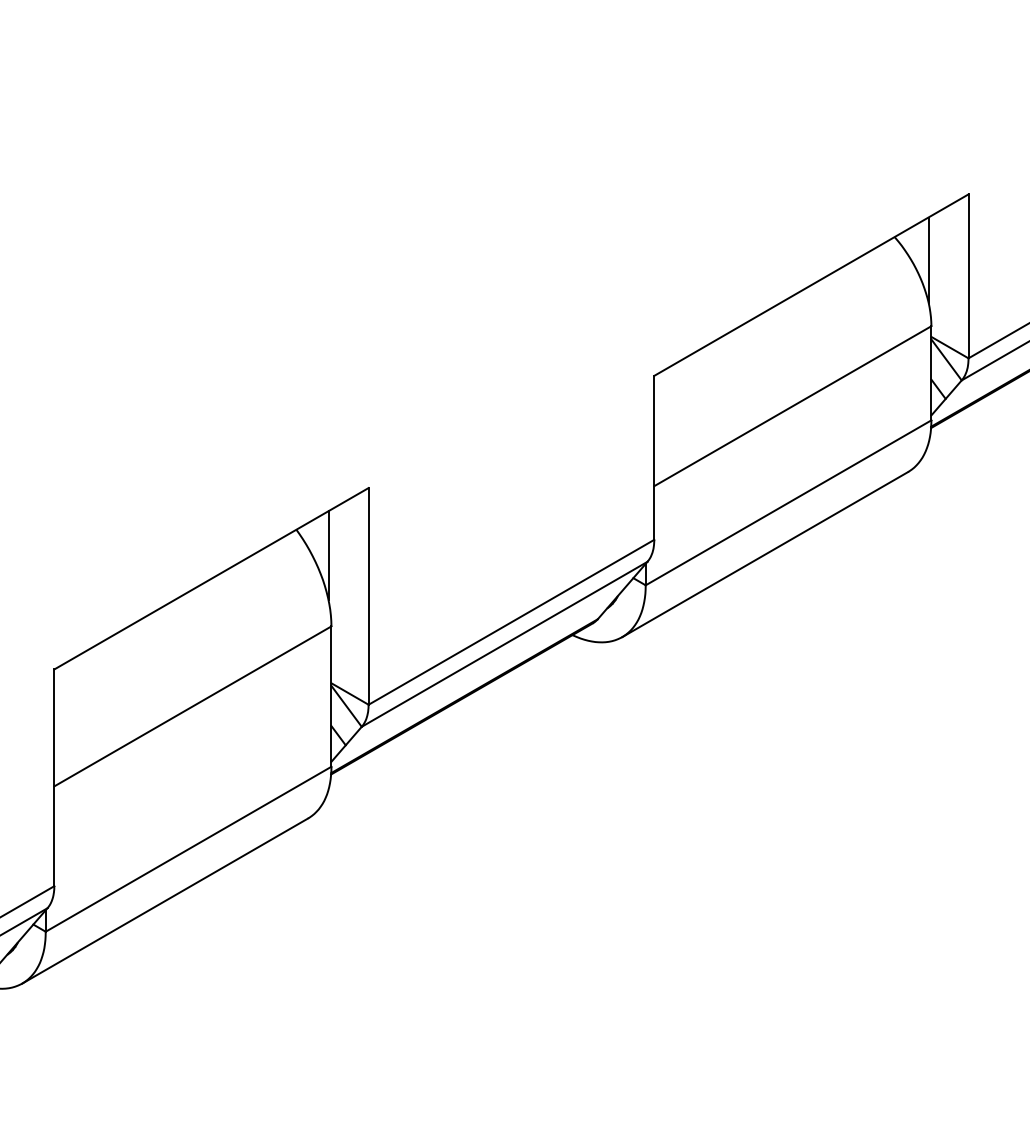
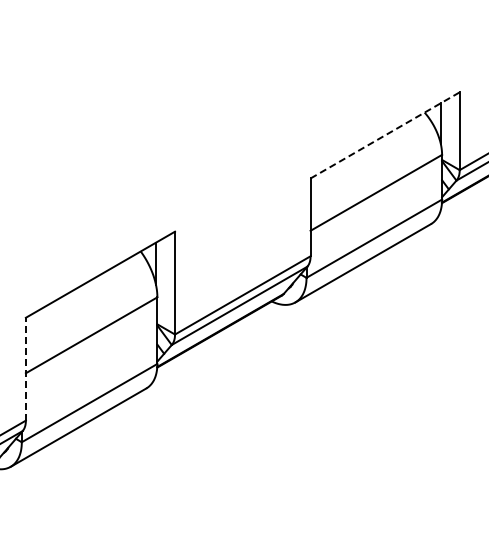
line: (812, 285) -> (385, 135), solid -> dashed
line: (53, 776) -> (25, 368), solid -> dashed

